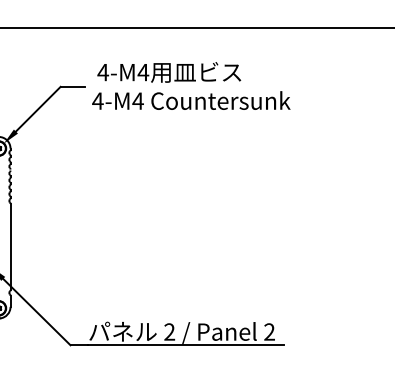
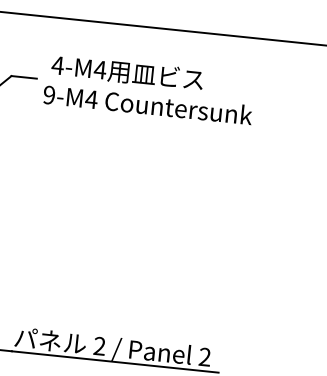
text: (97, 100) -> (48, 94), 4-M4 -> 9-M4

